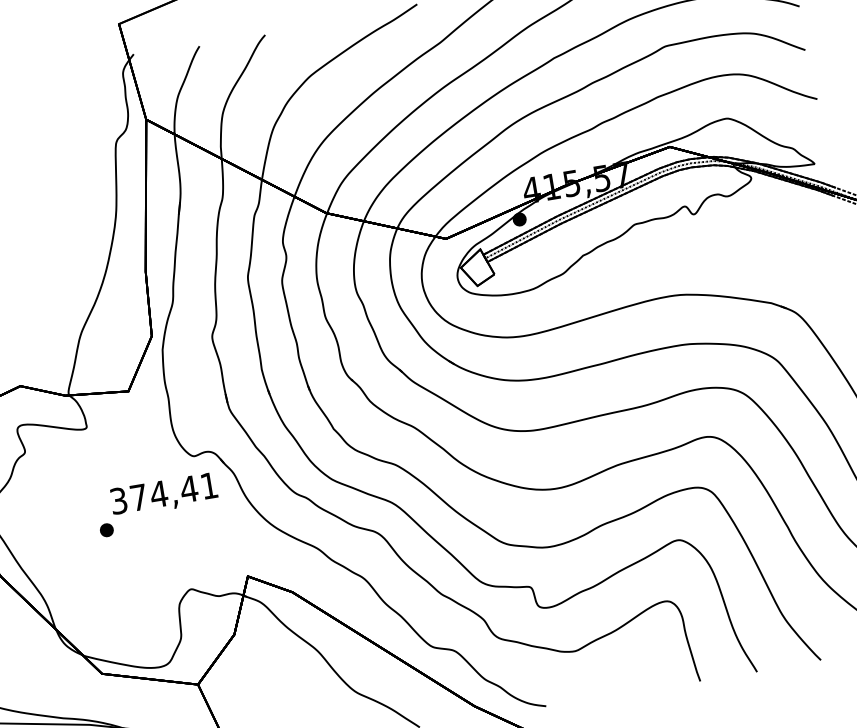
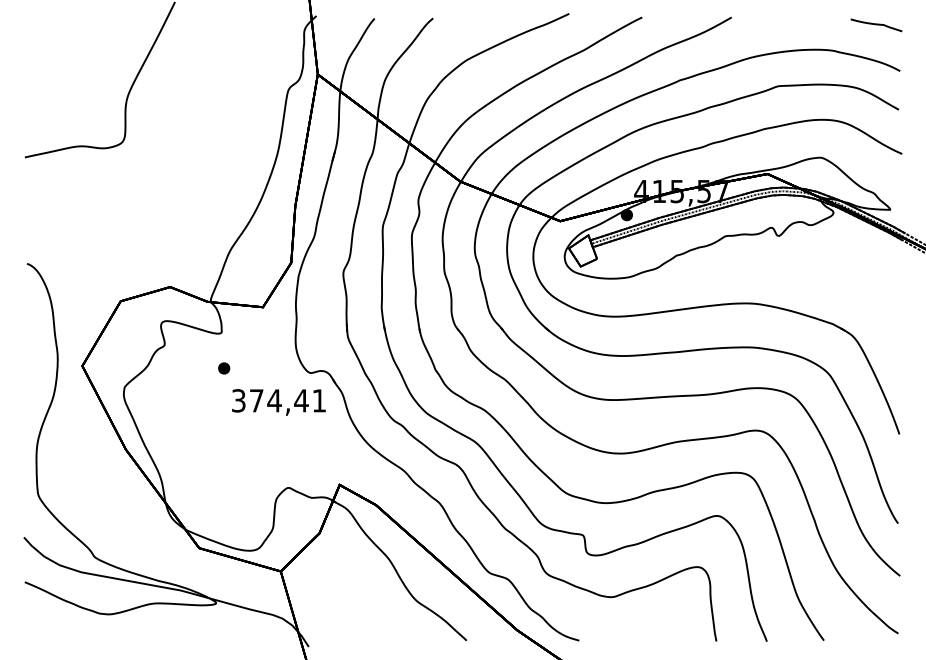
part: (107, 530) -> (224, 368), moved

